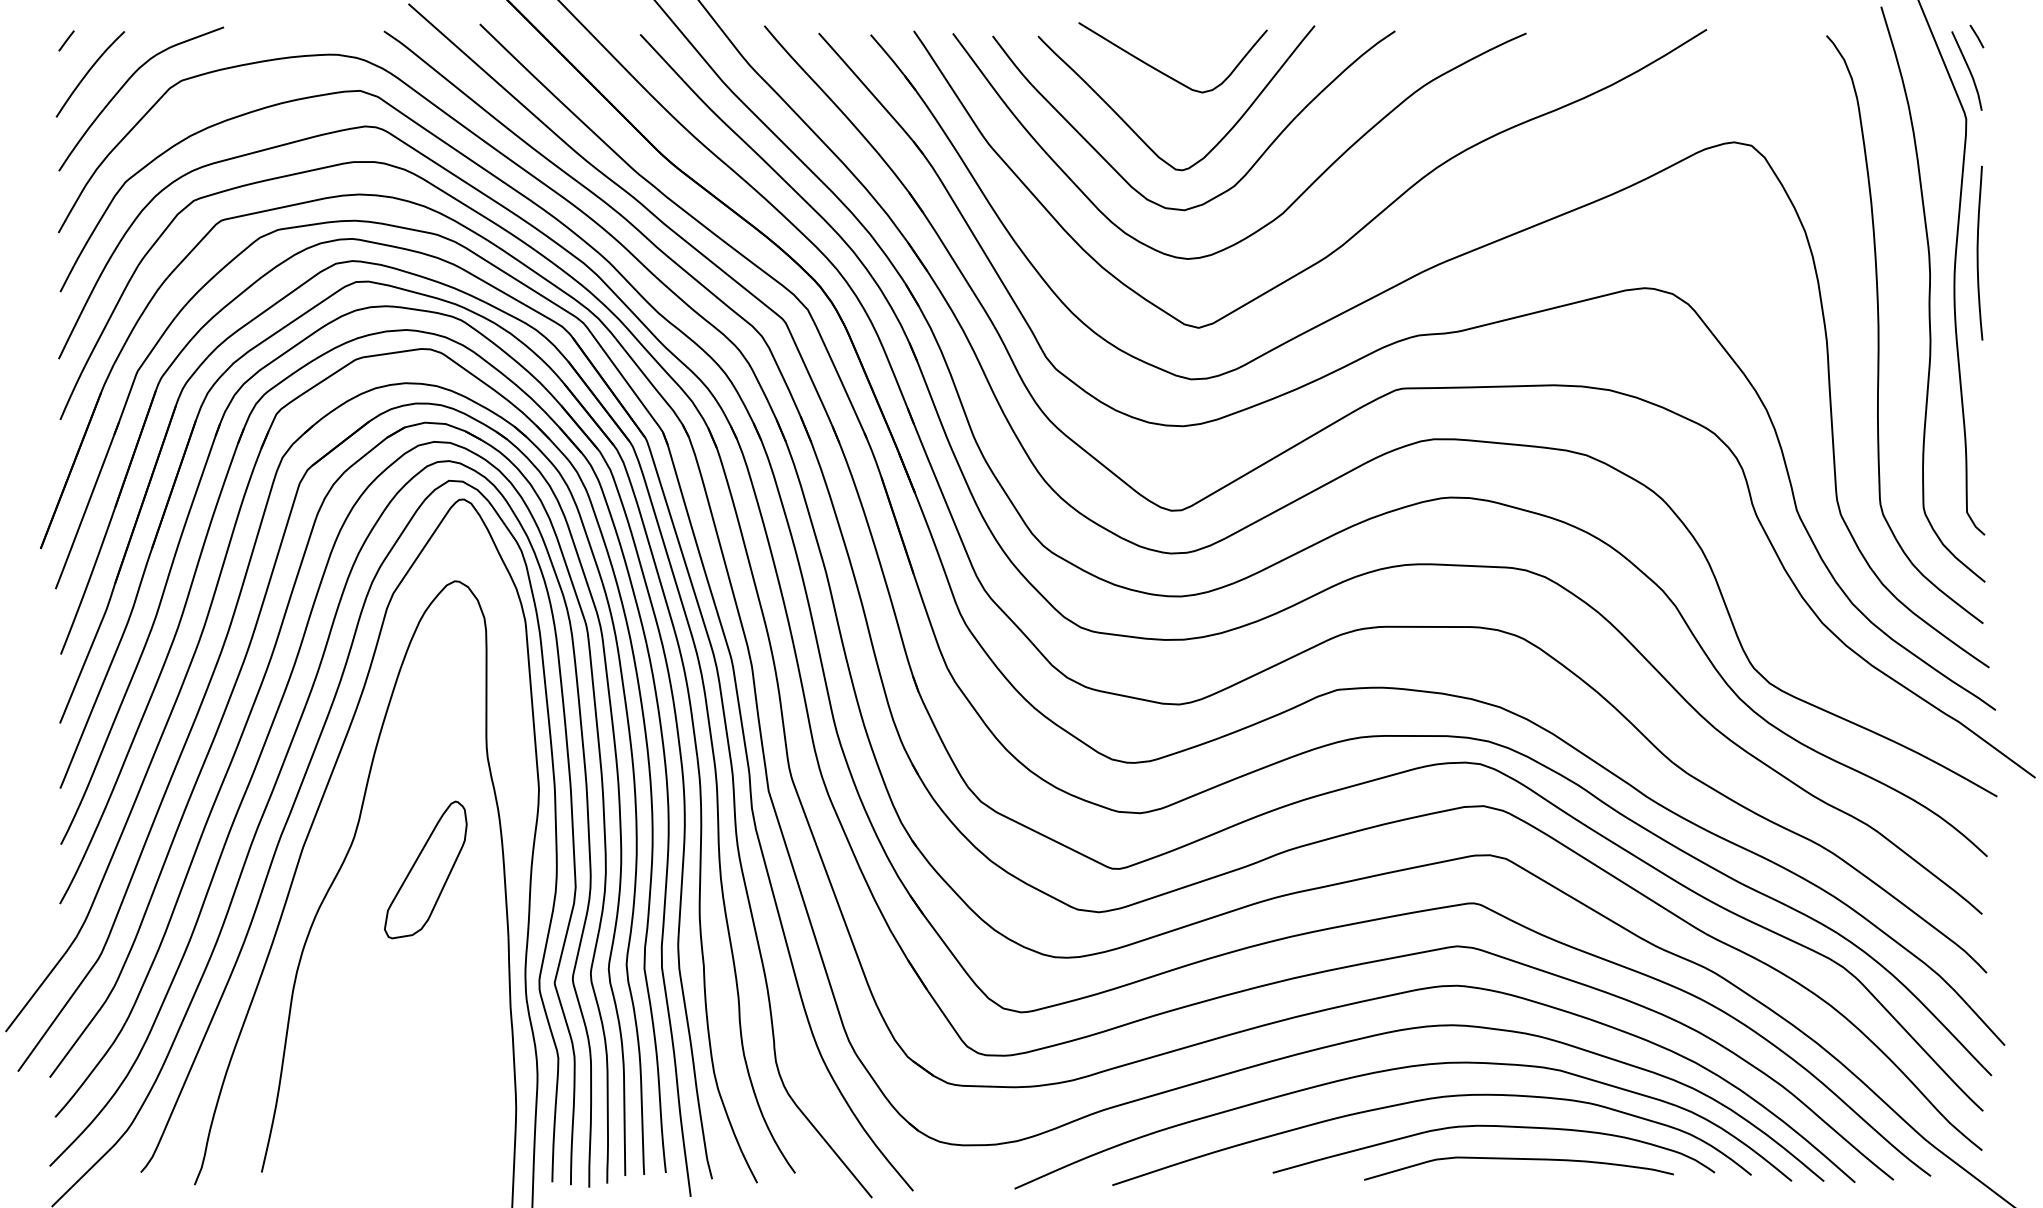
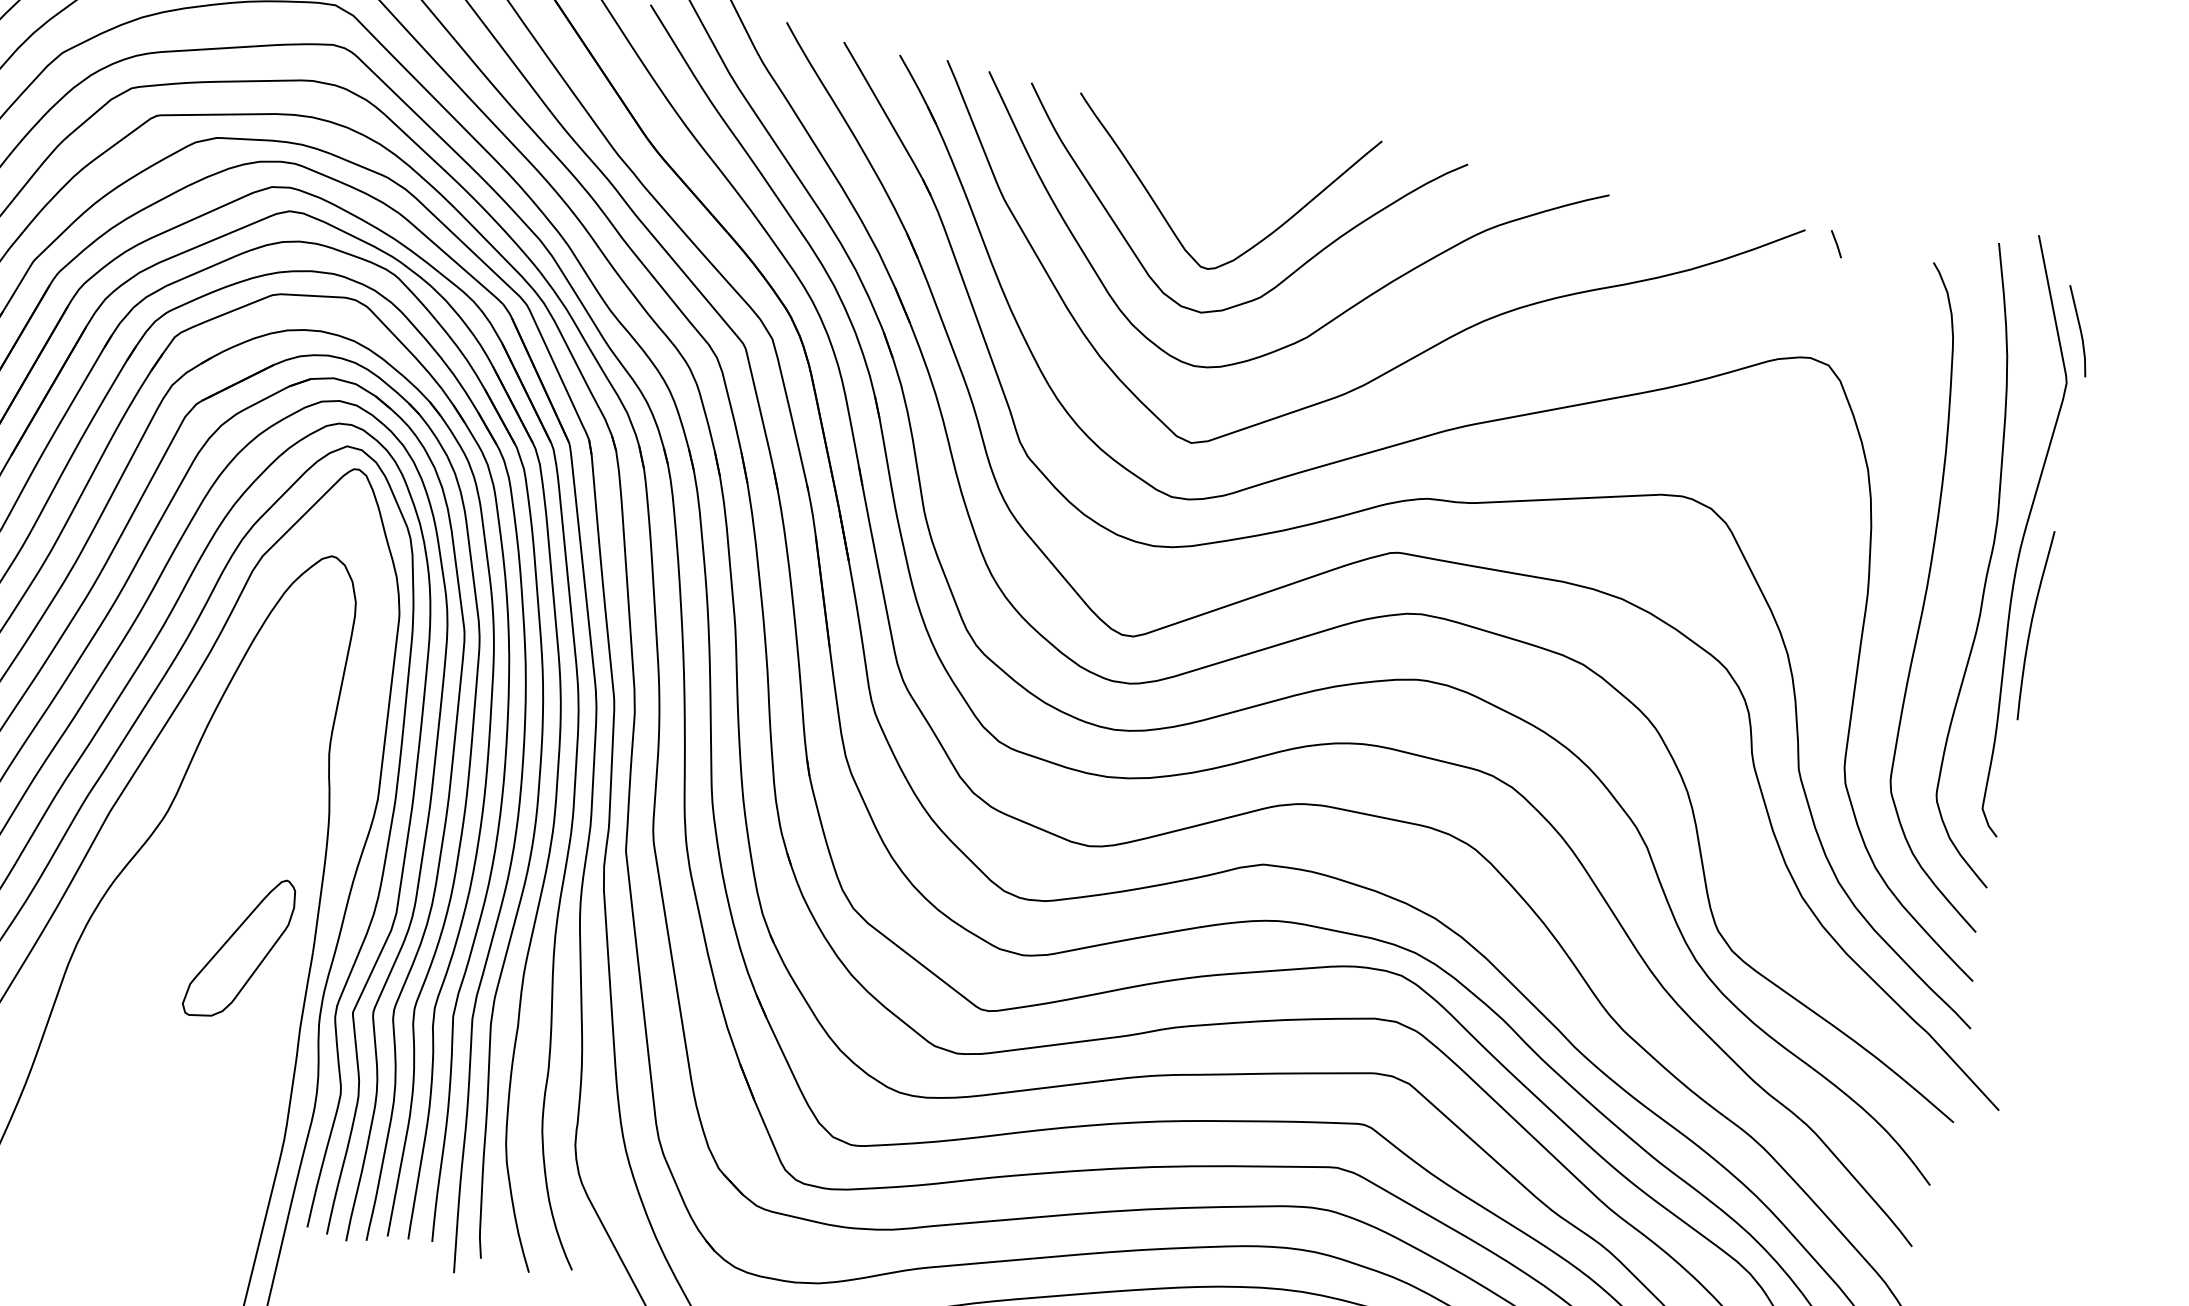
line: (1976, 36) -> (1835, 244), moved
curve: (1165, 73) -> (1210, 160), removed
curve: (1978, 252) -> (2032, 624), moved
part: (425, 869) -> (239, 947), moved

